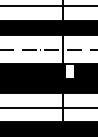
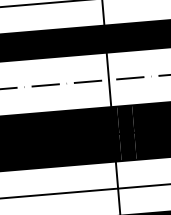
fill: (70, 71) -> (126, 119), added

